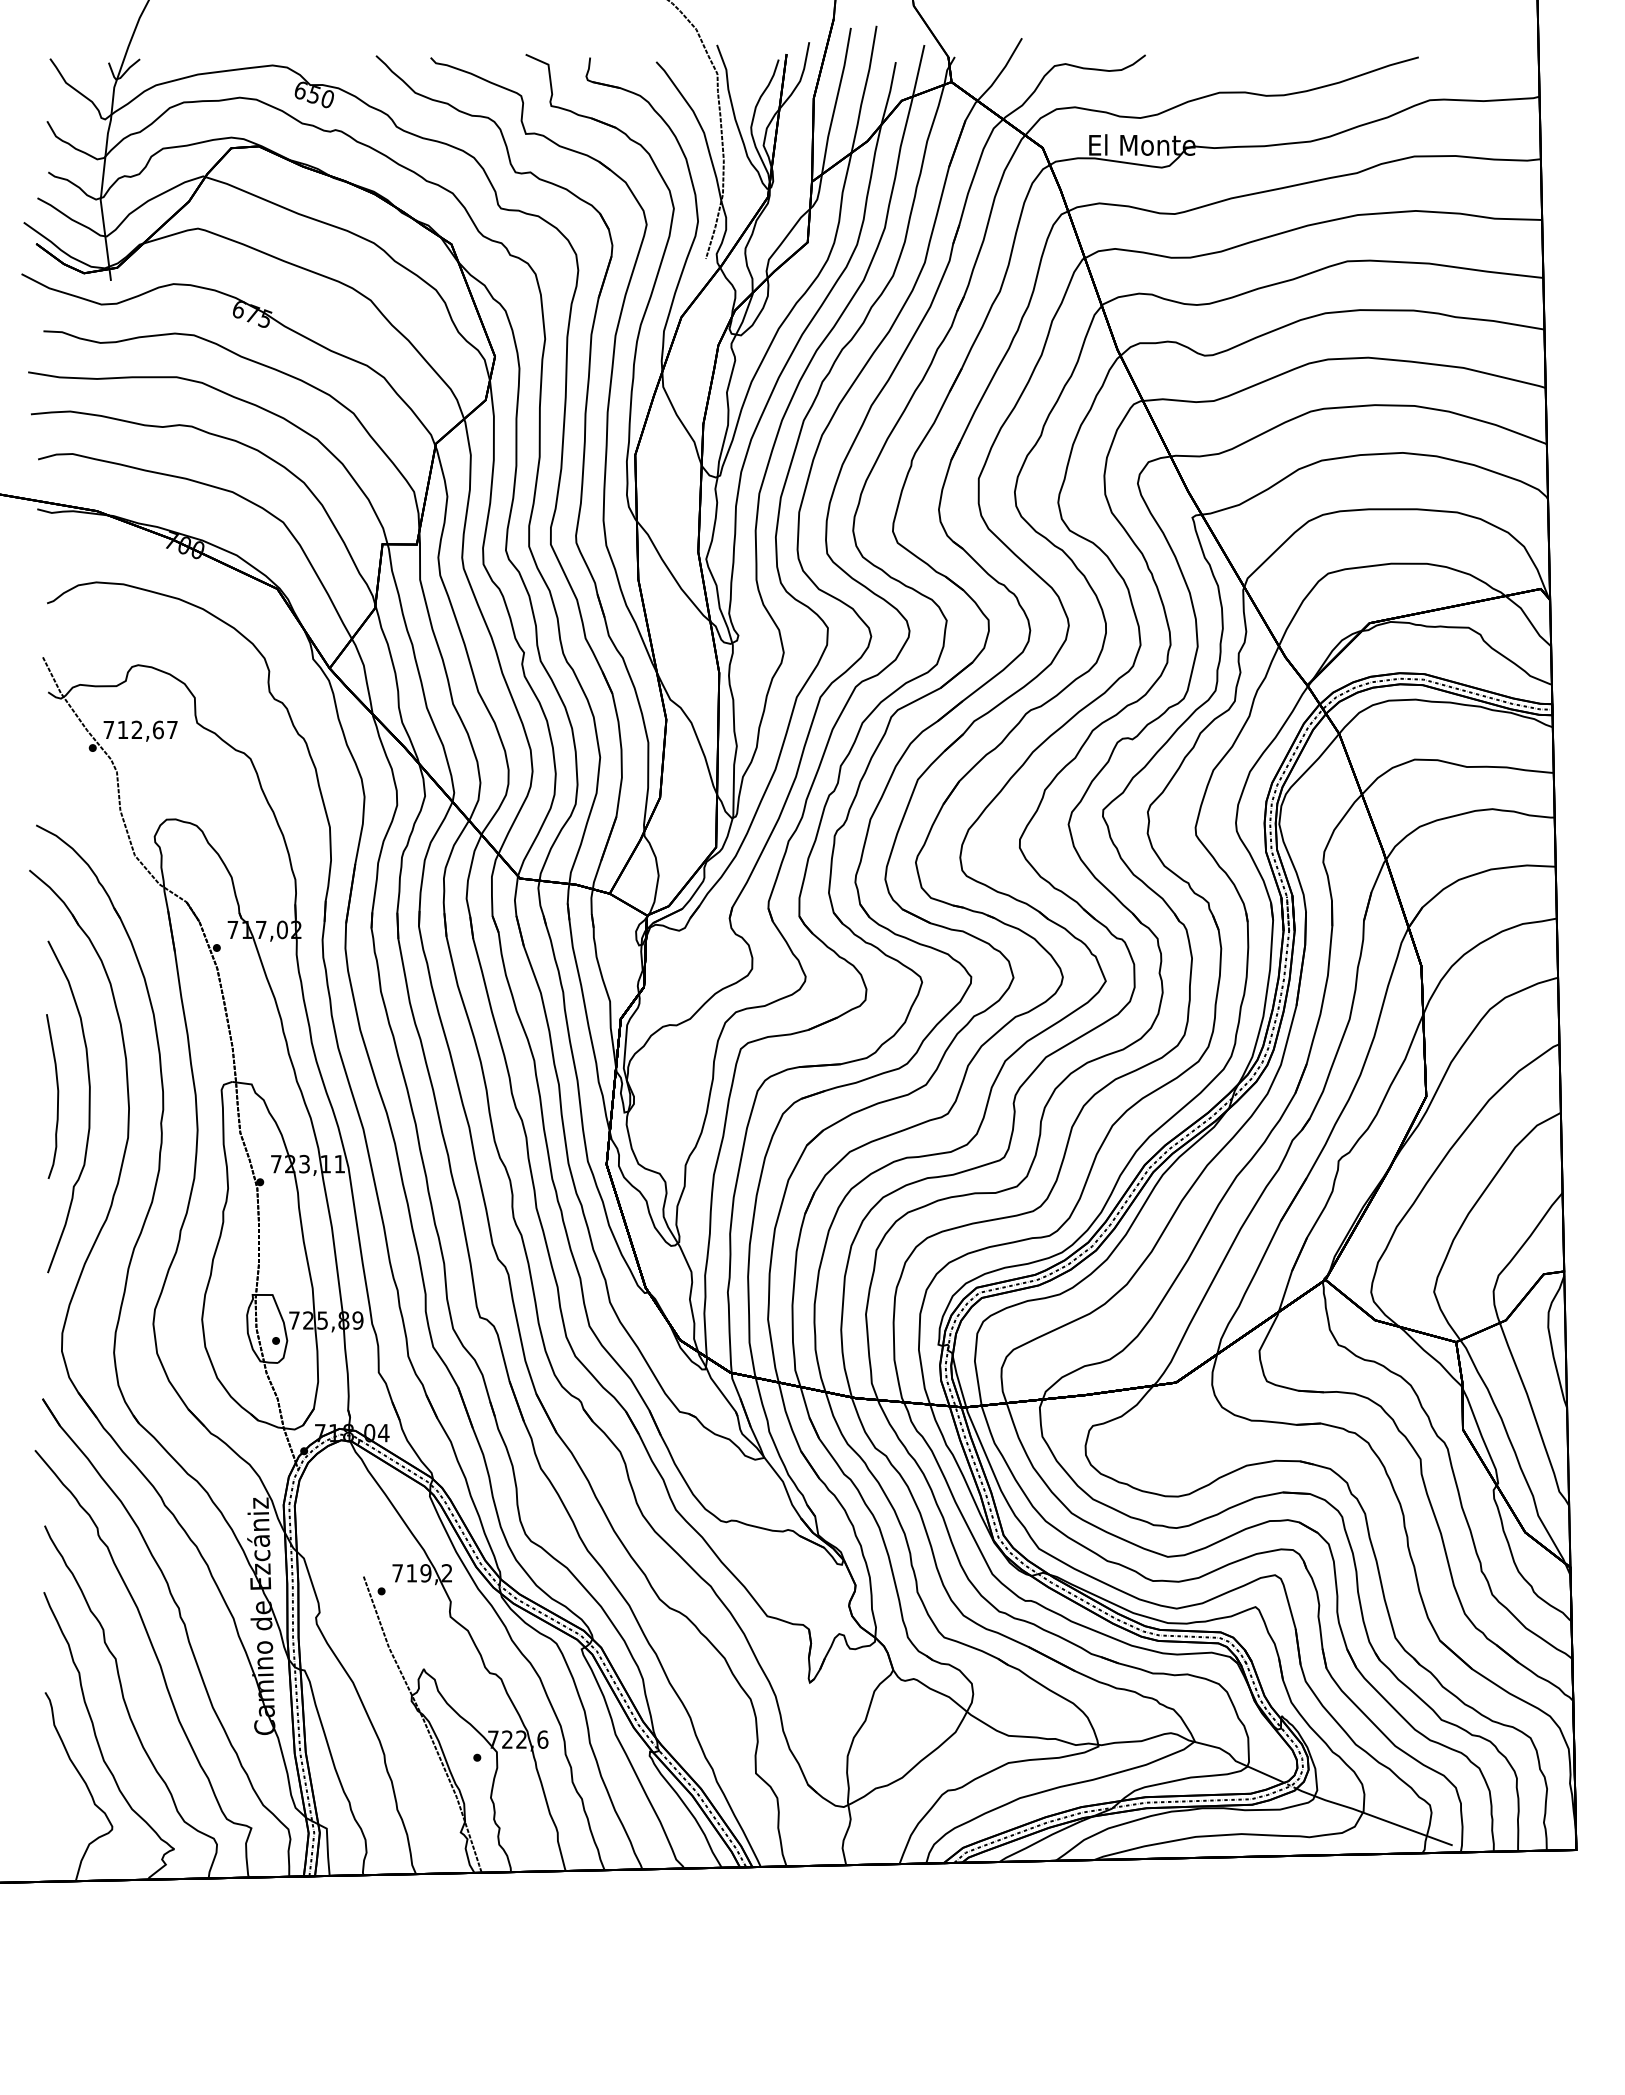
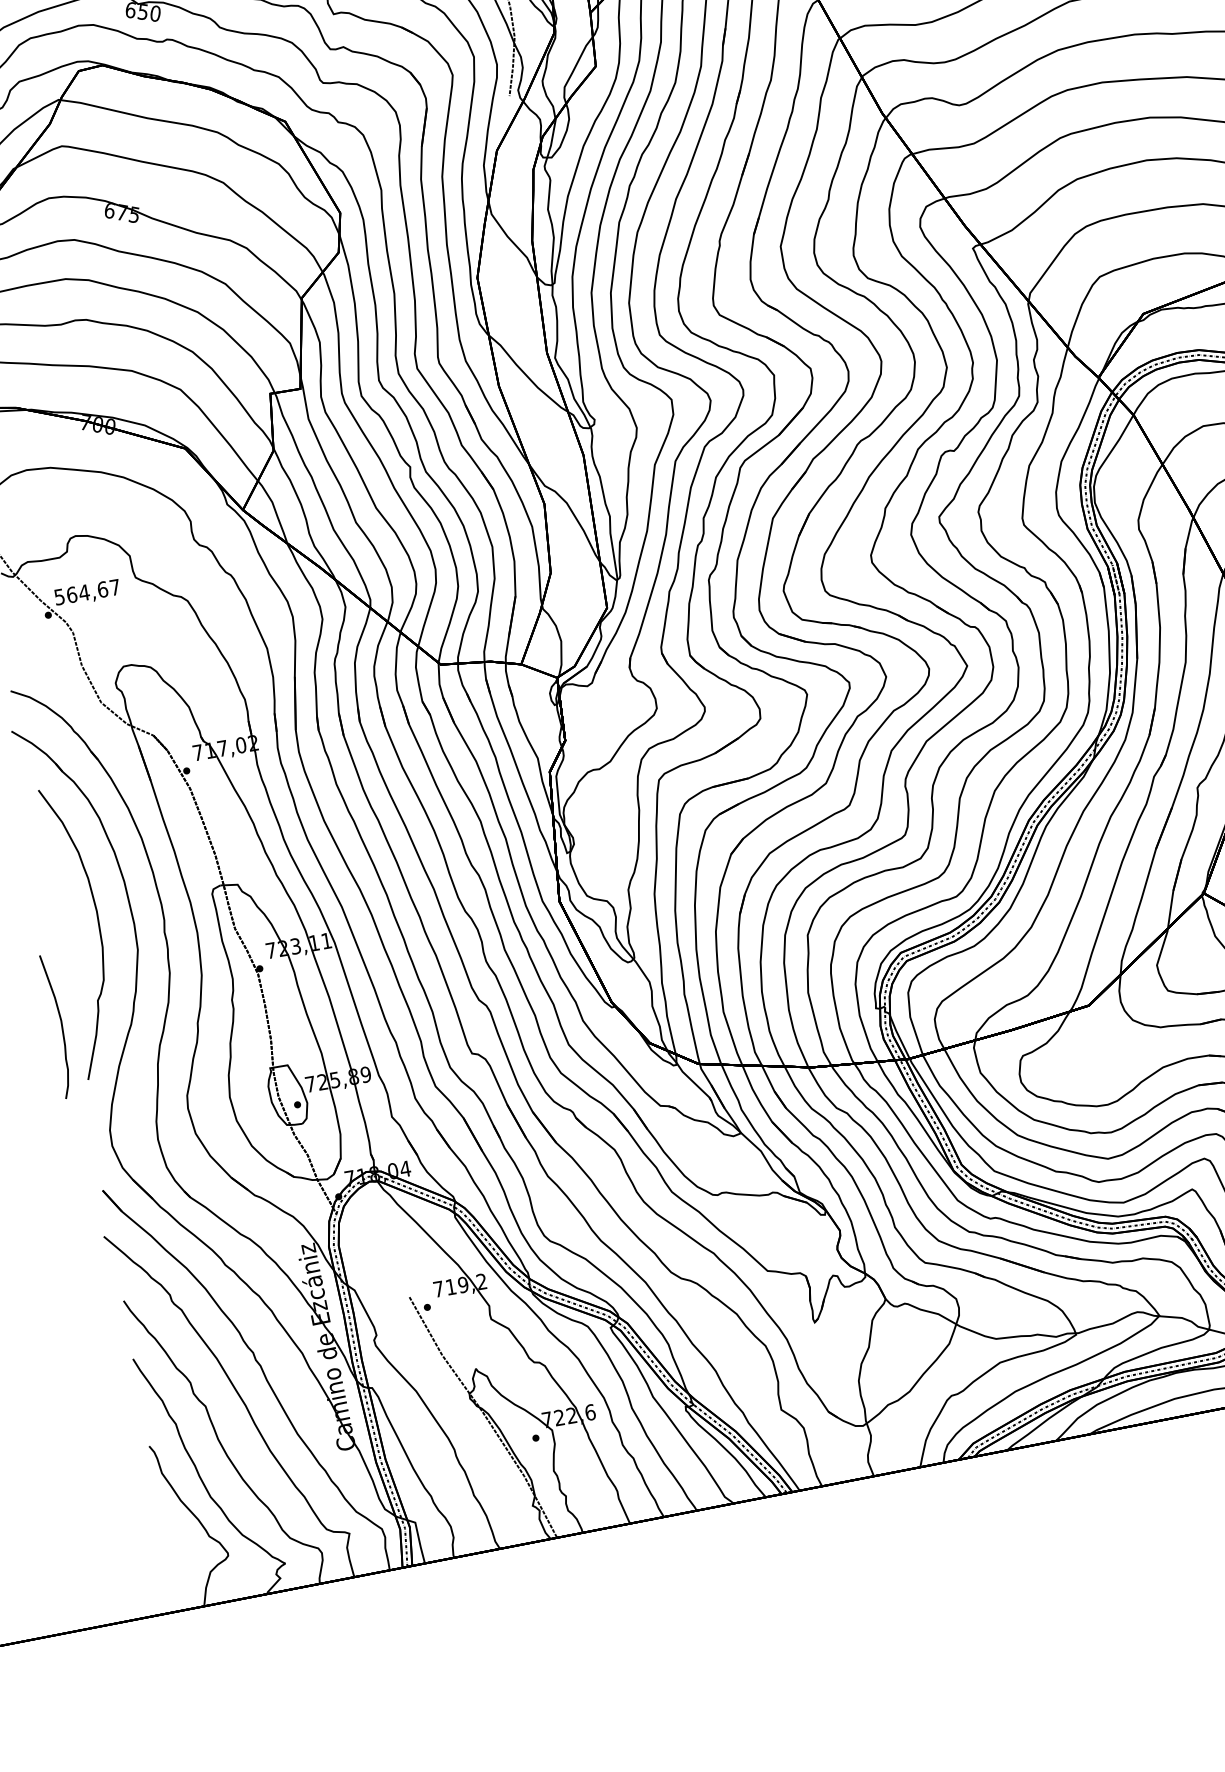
text: (122, 729) -> (71, 594), 712,67 -> 564,67
curve: (57, 1096) -> (61, 1025), moved

